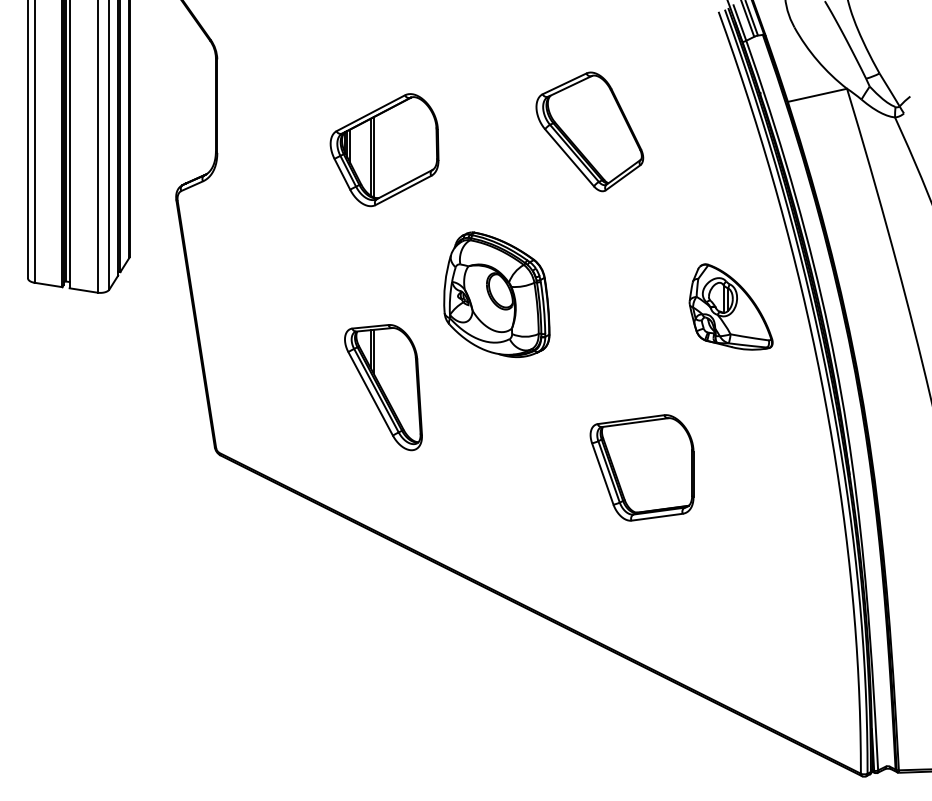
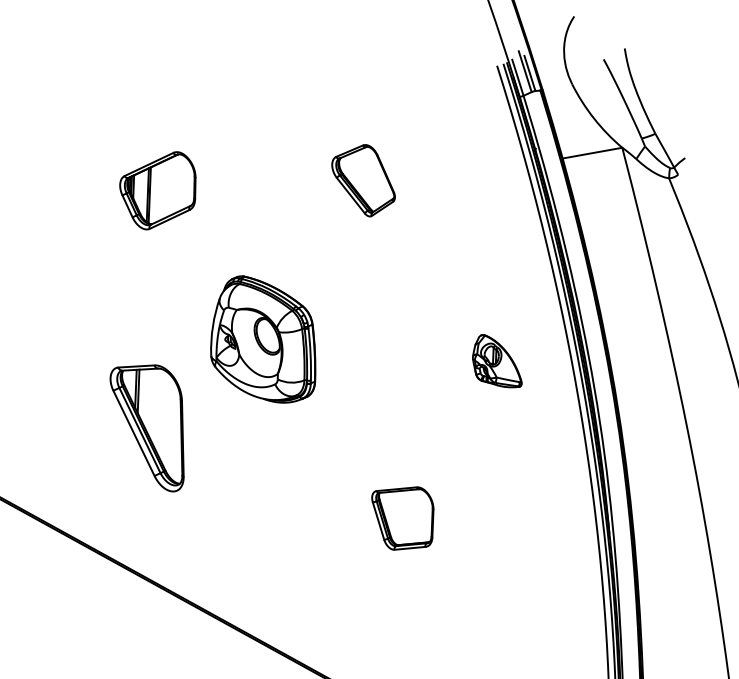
part: (589, 131) -> (363, 180), size x0.6
part: (384, 150) -> (157, 190), size x0.7
part: (730, 306) -> (497, 360), size x0.6
part: (641, 467) -> (401, 517), size x0.6

